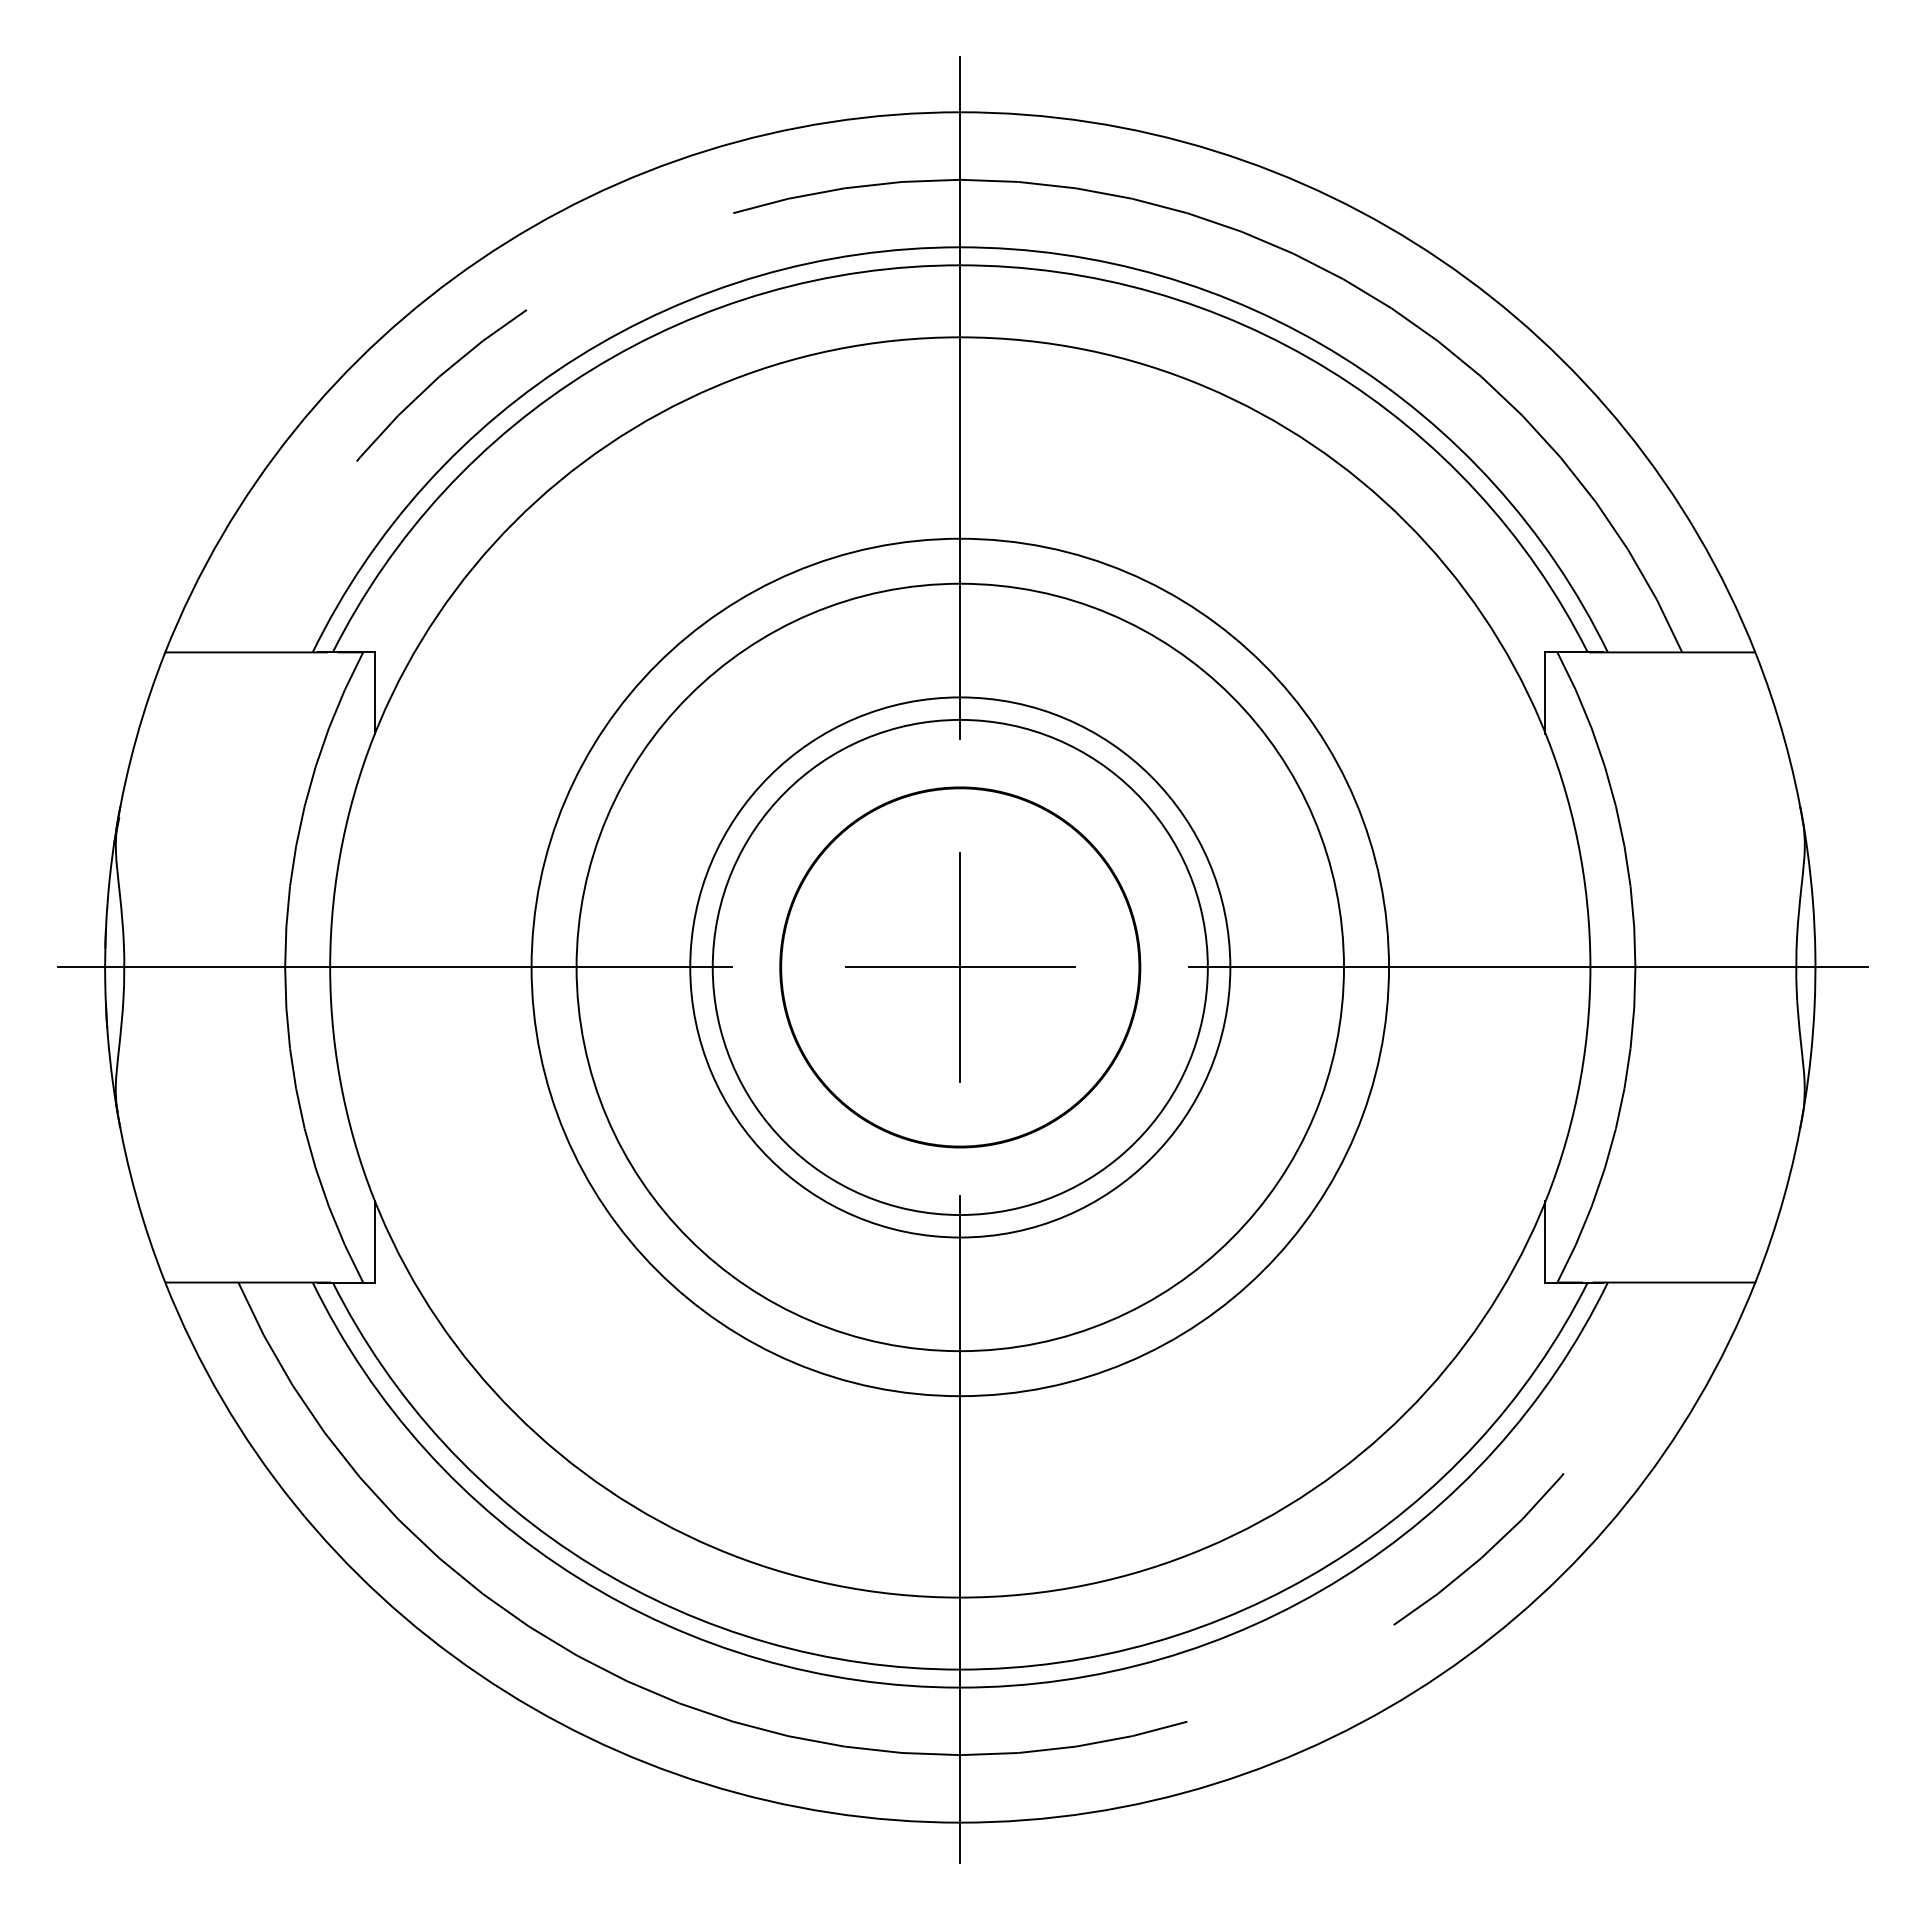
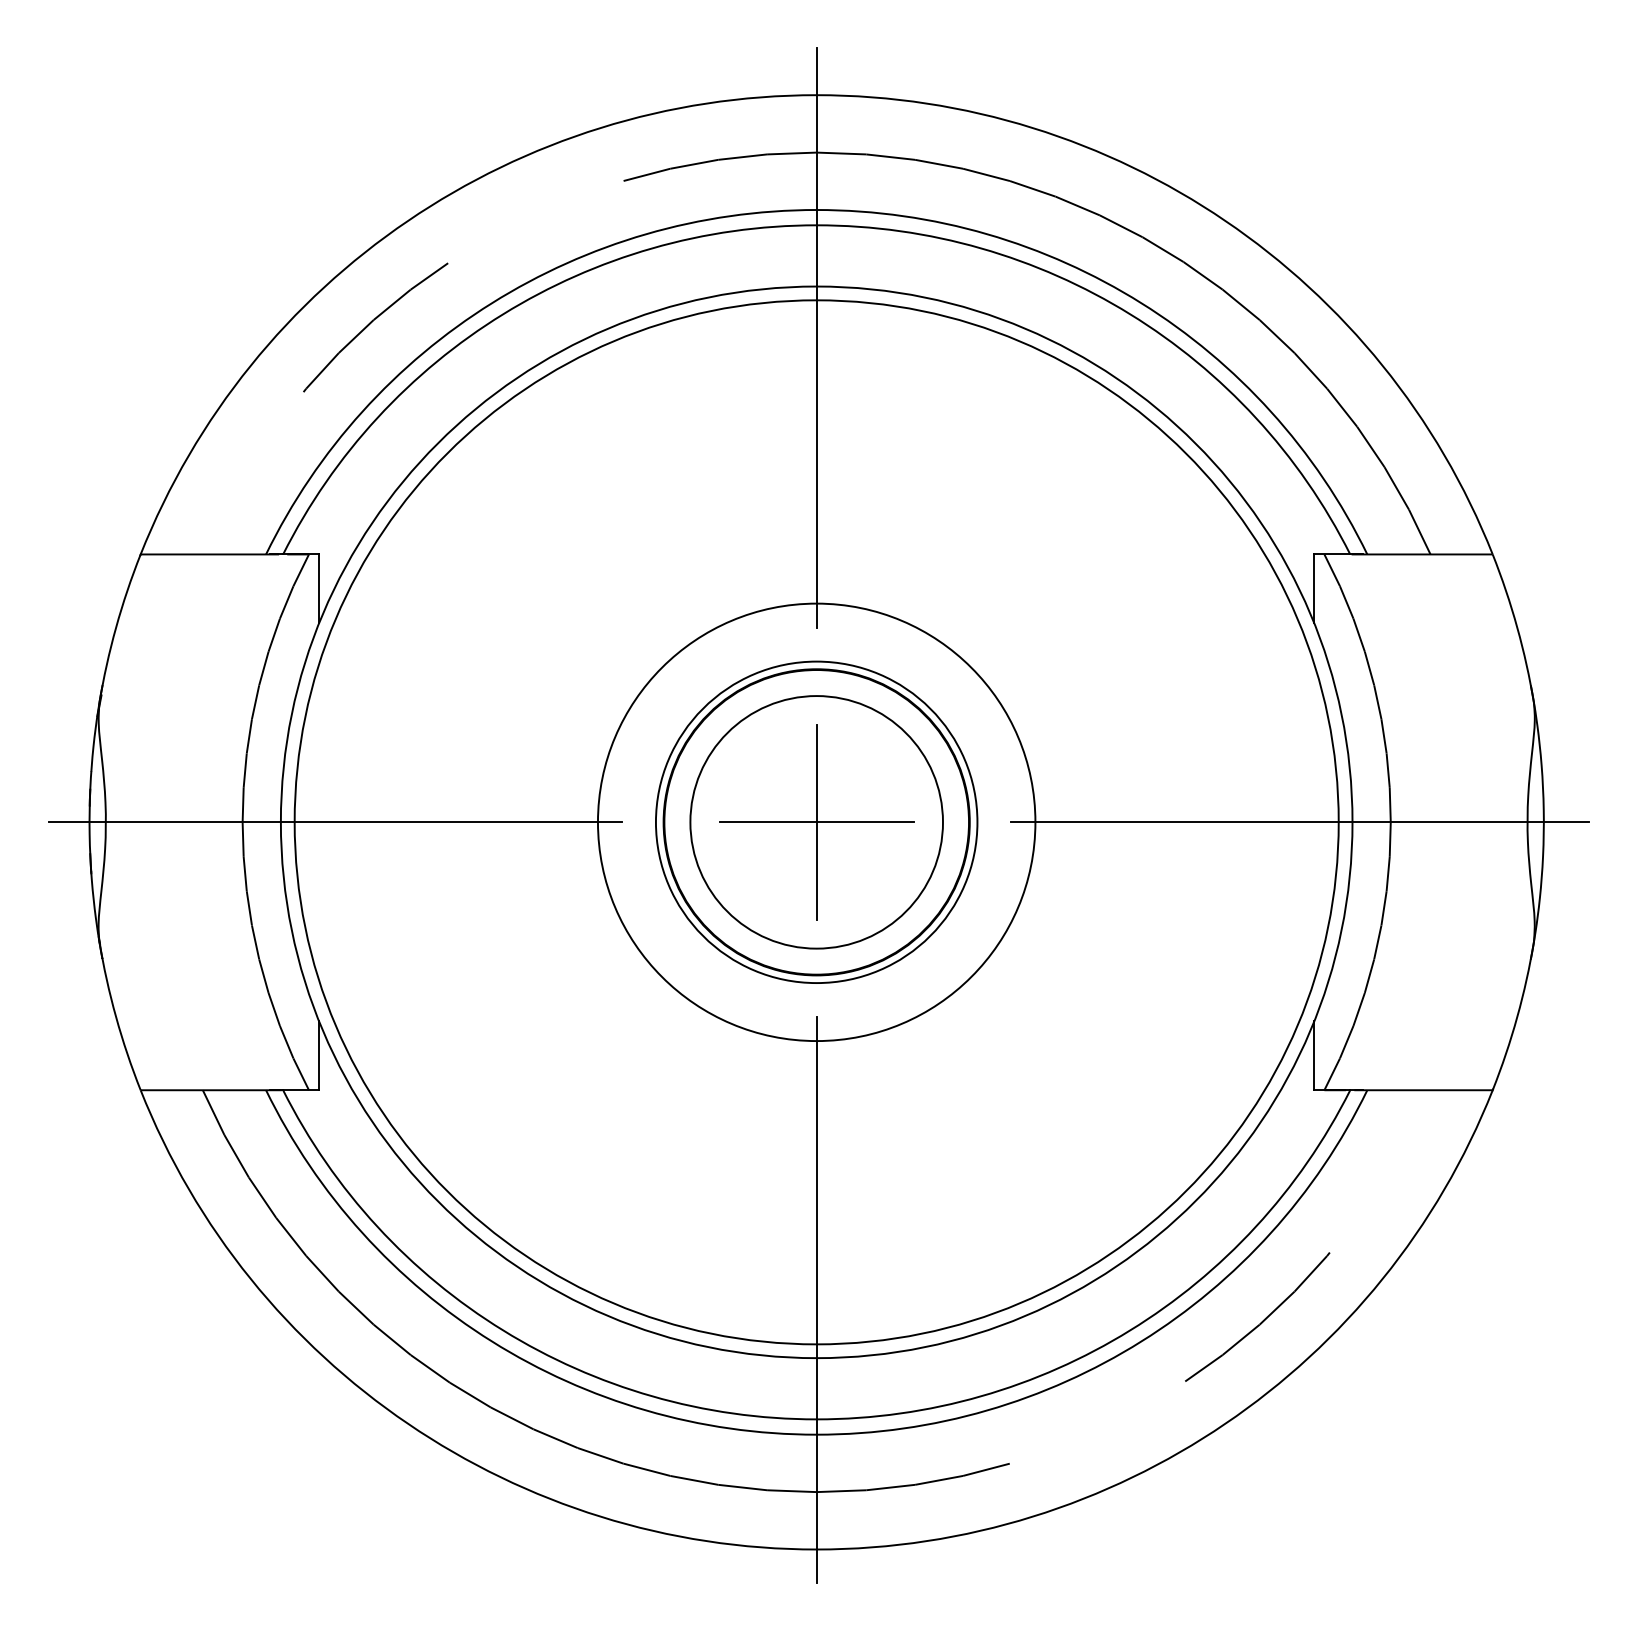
circle: (959, 967) -> (816, 822), size x0.6
circle: (960, 967) -> (816, 822), size x0.6
circle: (960, 967) -> (816, 822), size x0.7
circle: (960, 967) -> (816, 822), size x1.6

